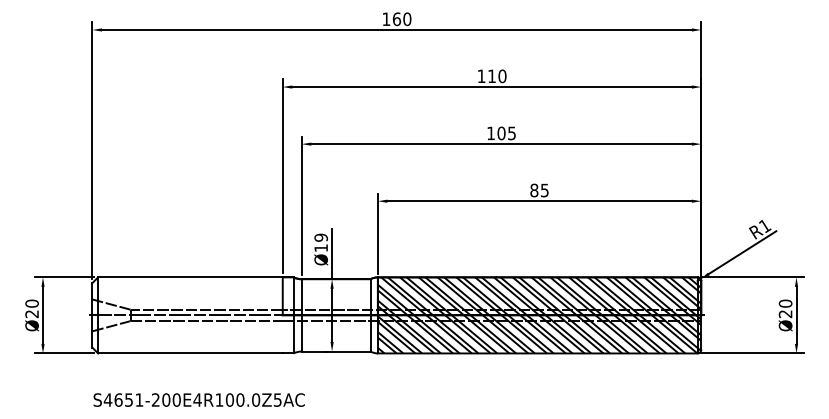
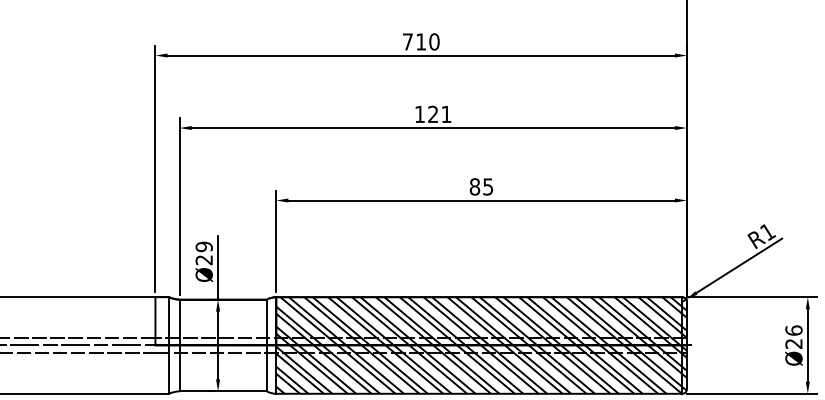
text: (481, 75) -> (407, 40), 110 -> 710
text: (506, 133) -> (439, 114), 105 -> 121
text: (320, 248) -> (203, 260), Ø19 -> Ø29
text: (785, 303) -> (793, 330), Ø20 -> Ø26

